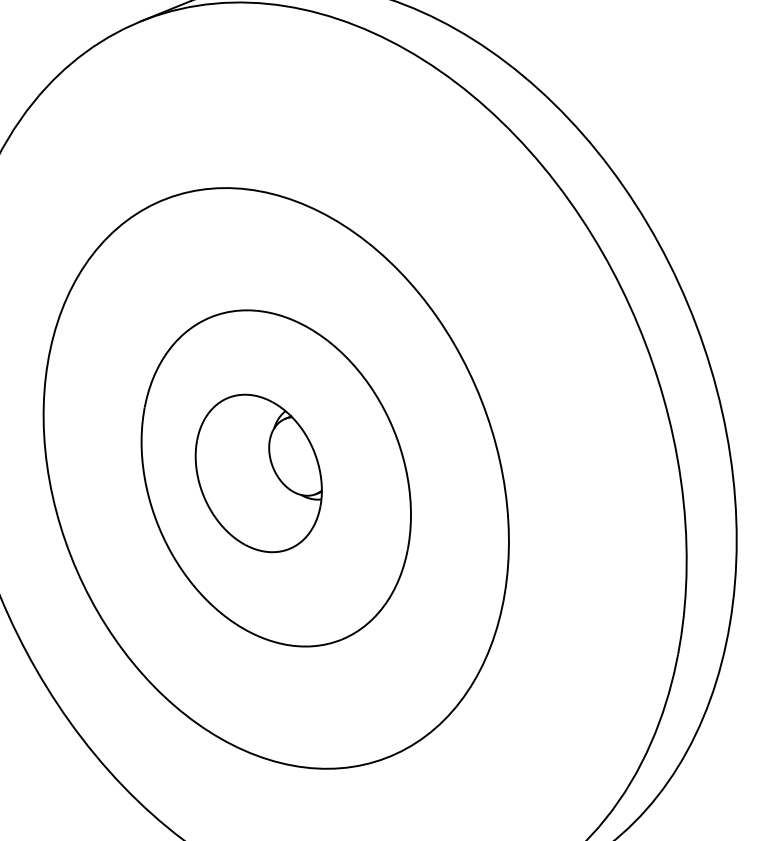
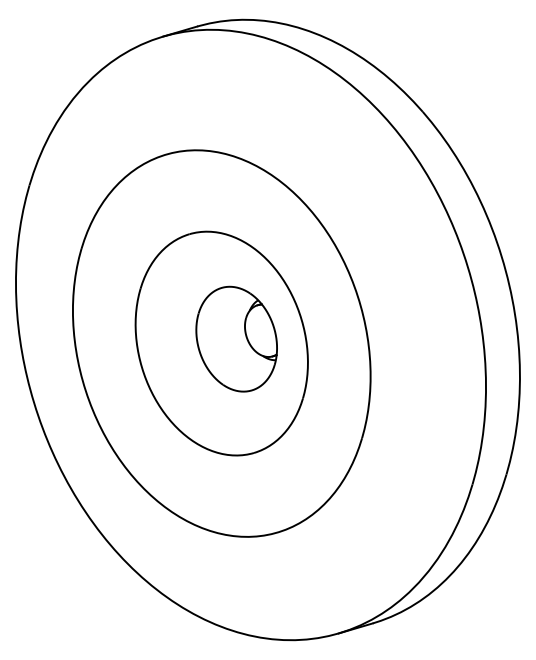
part: (258, 472) -> (236, 338), moved

